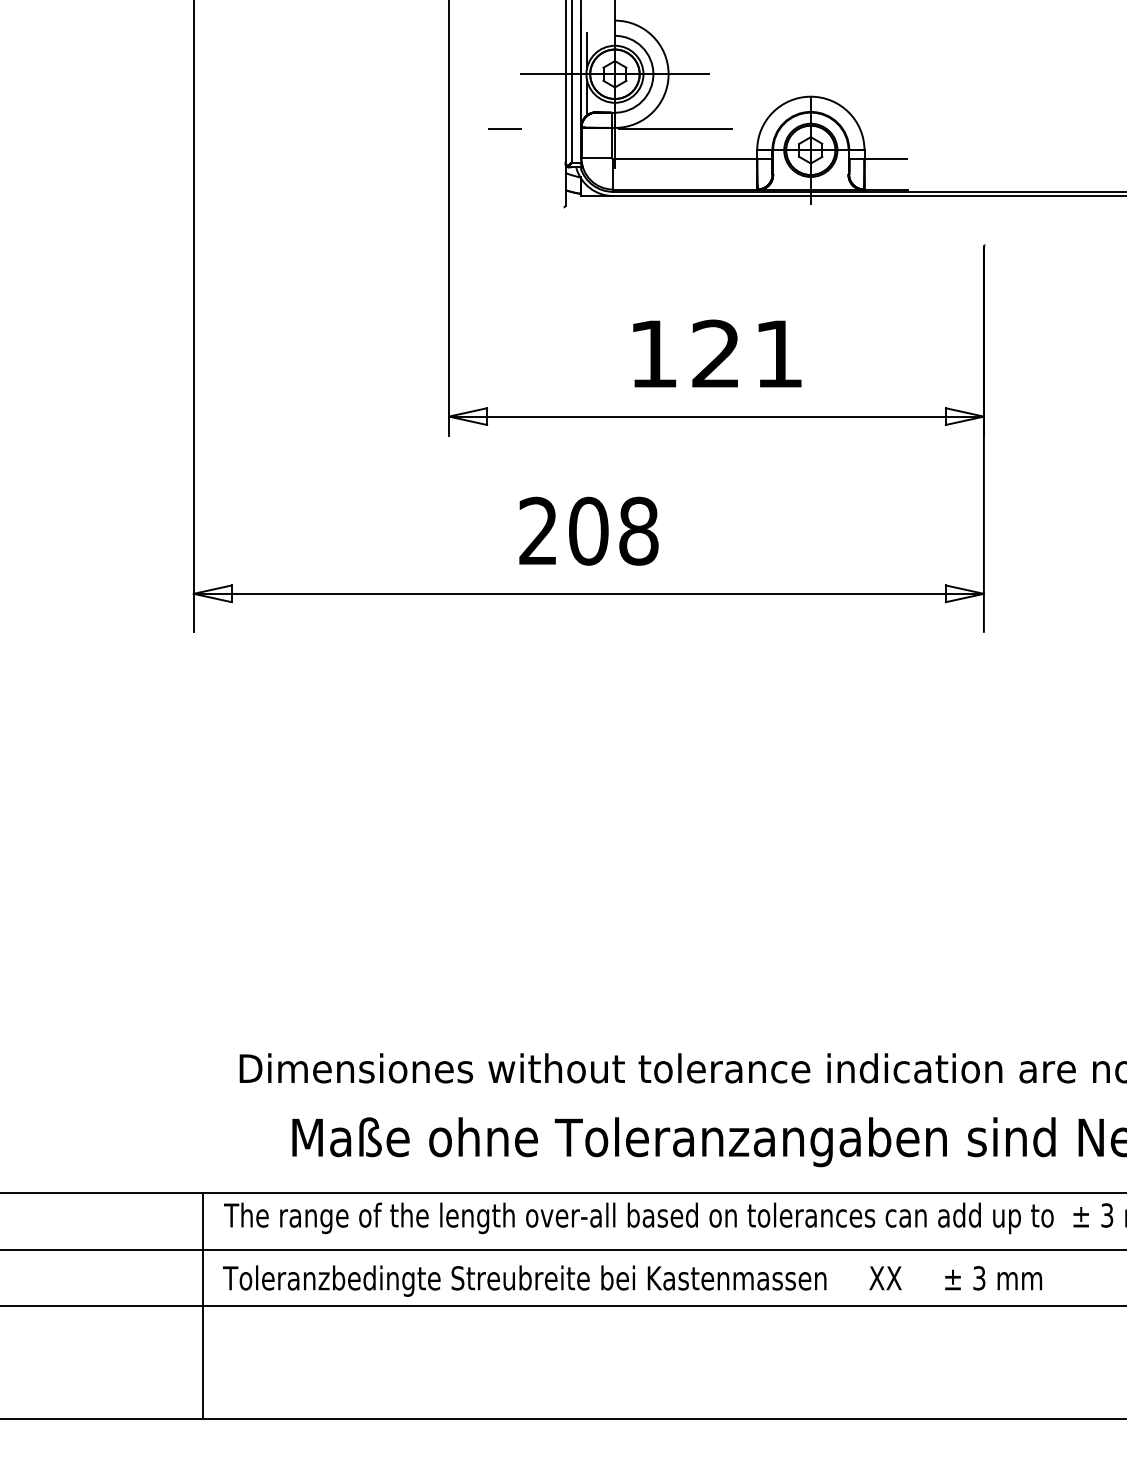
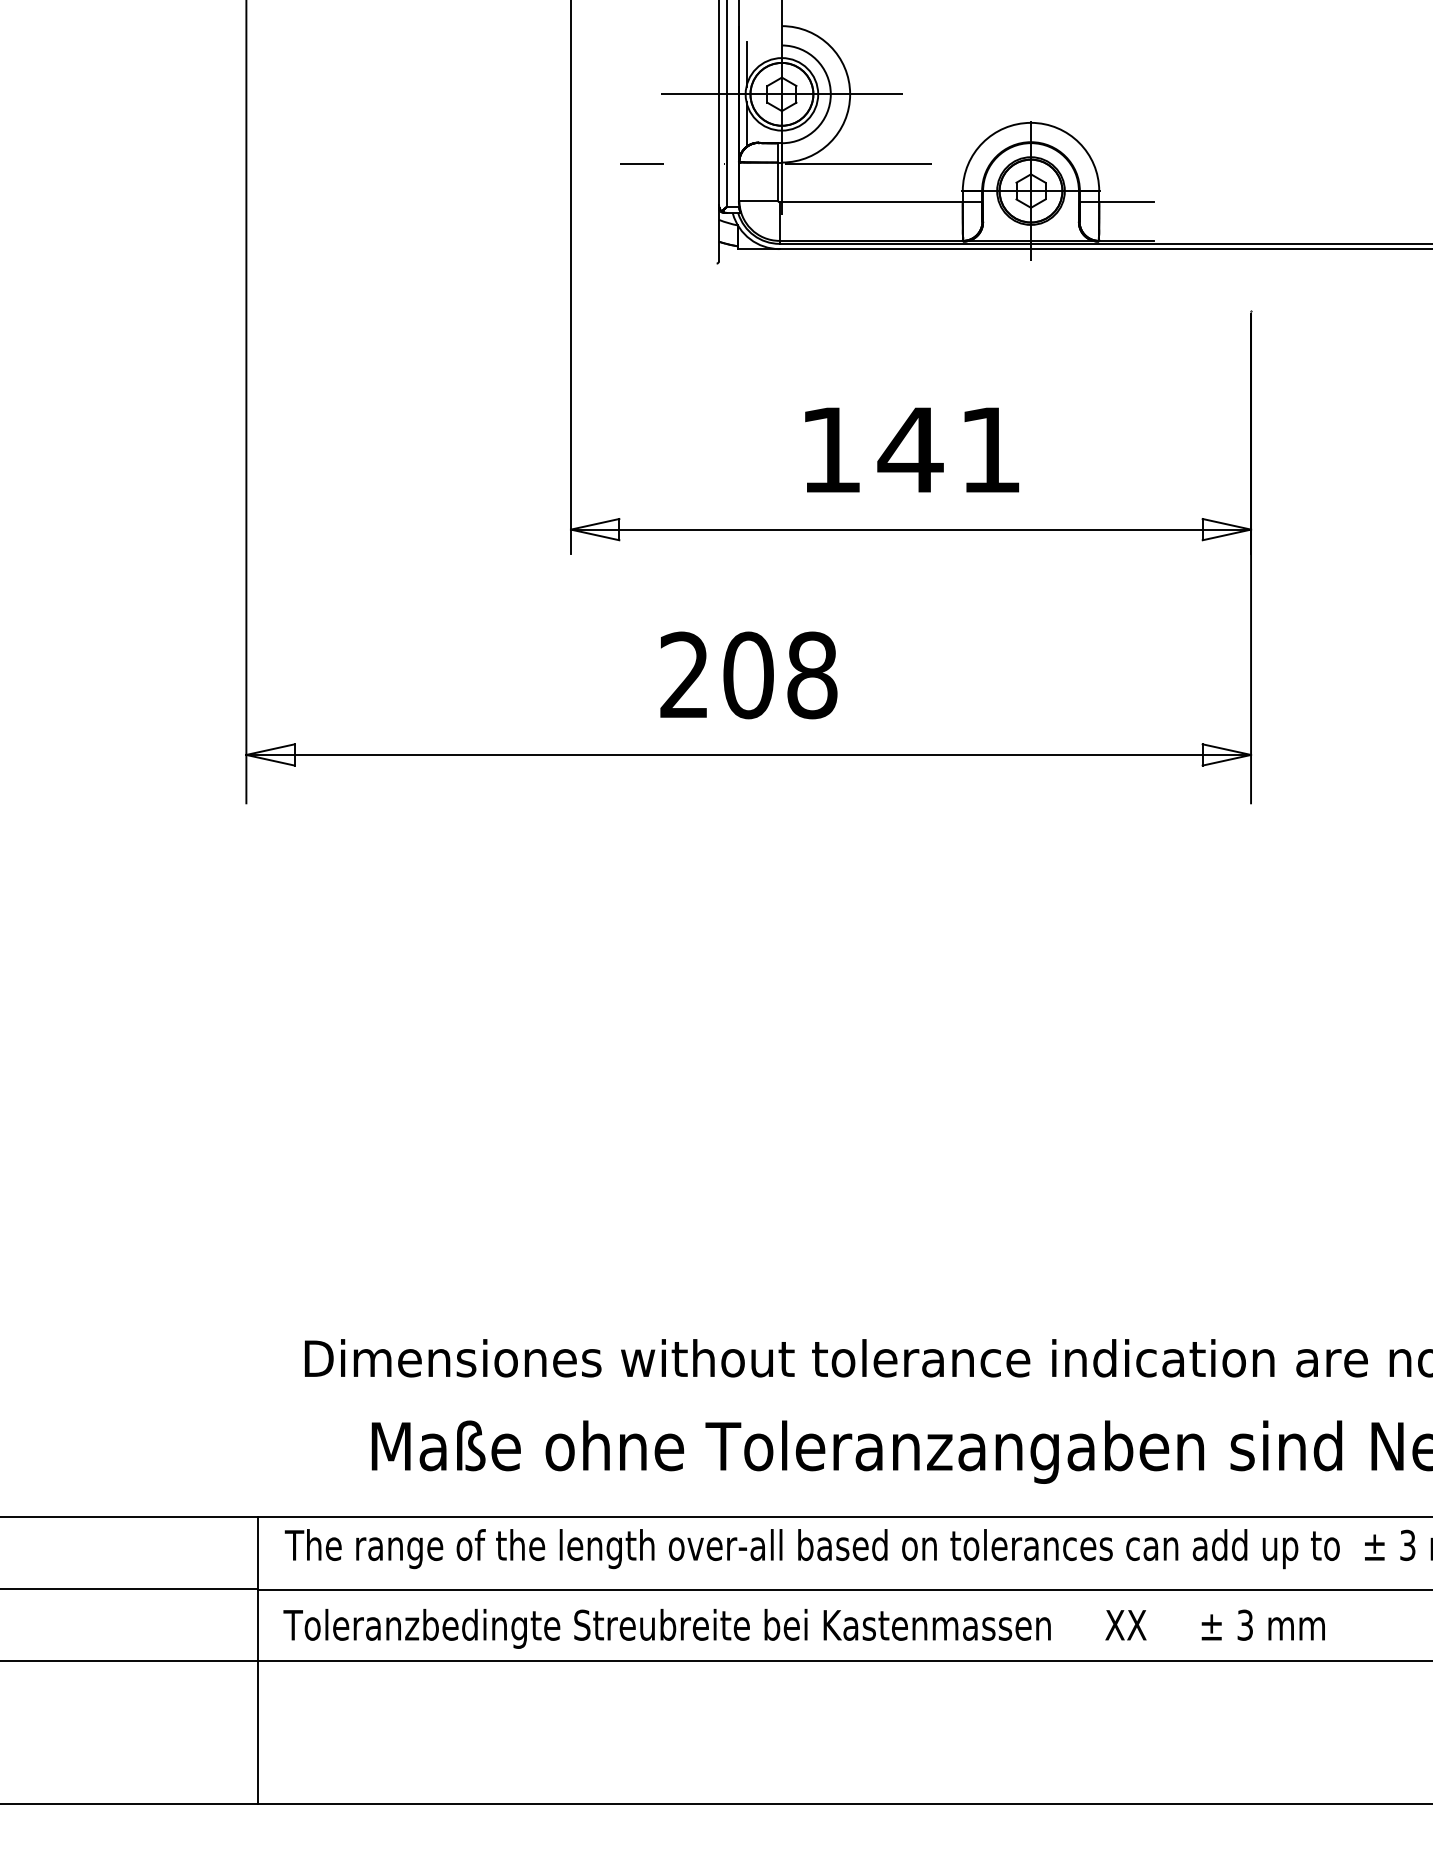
text: (716, 353) -> (911, 449), 121 -> 141

